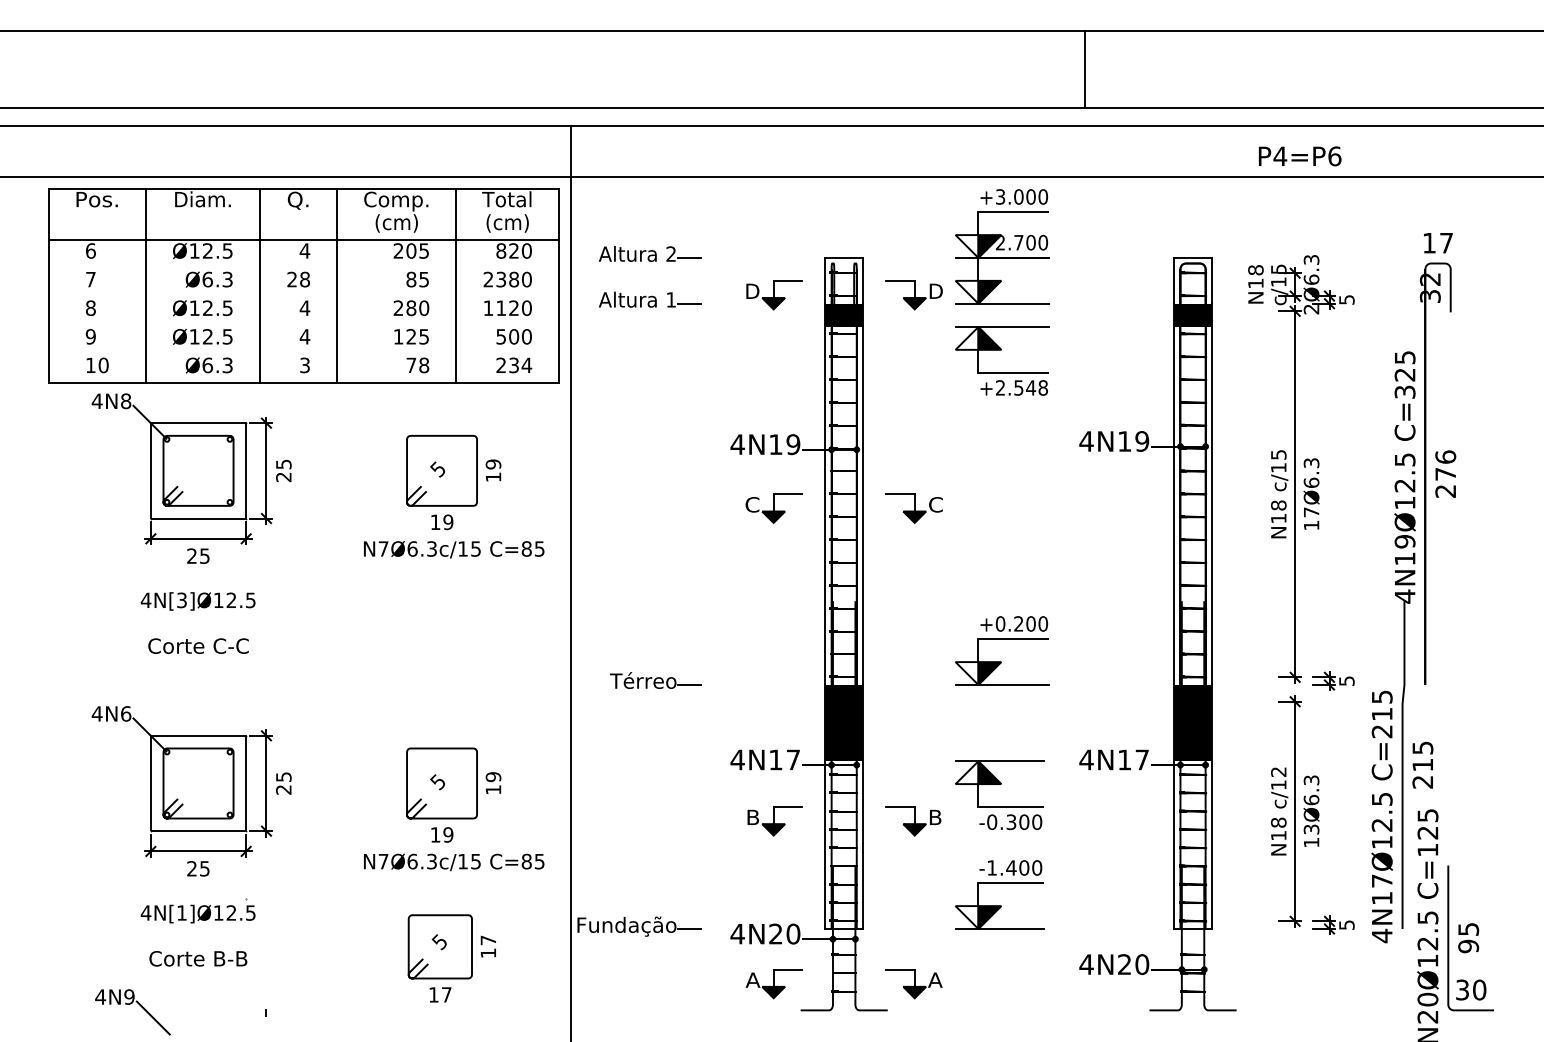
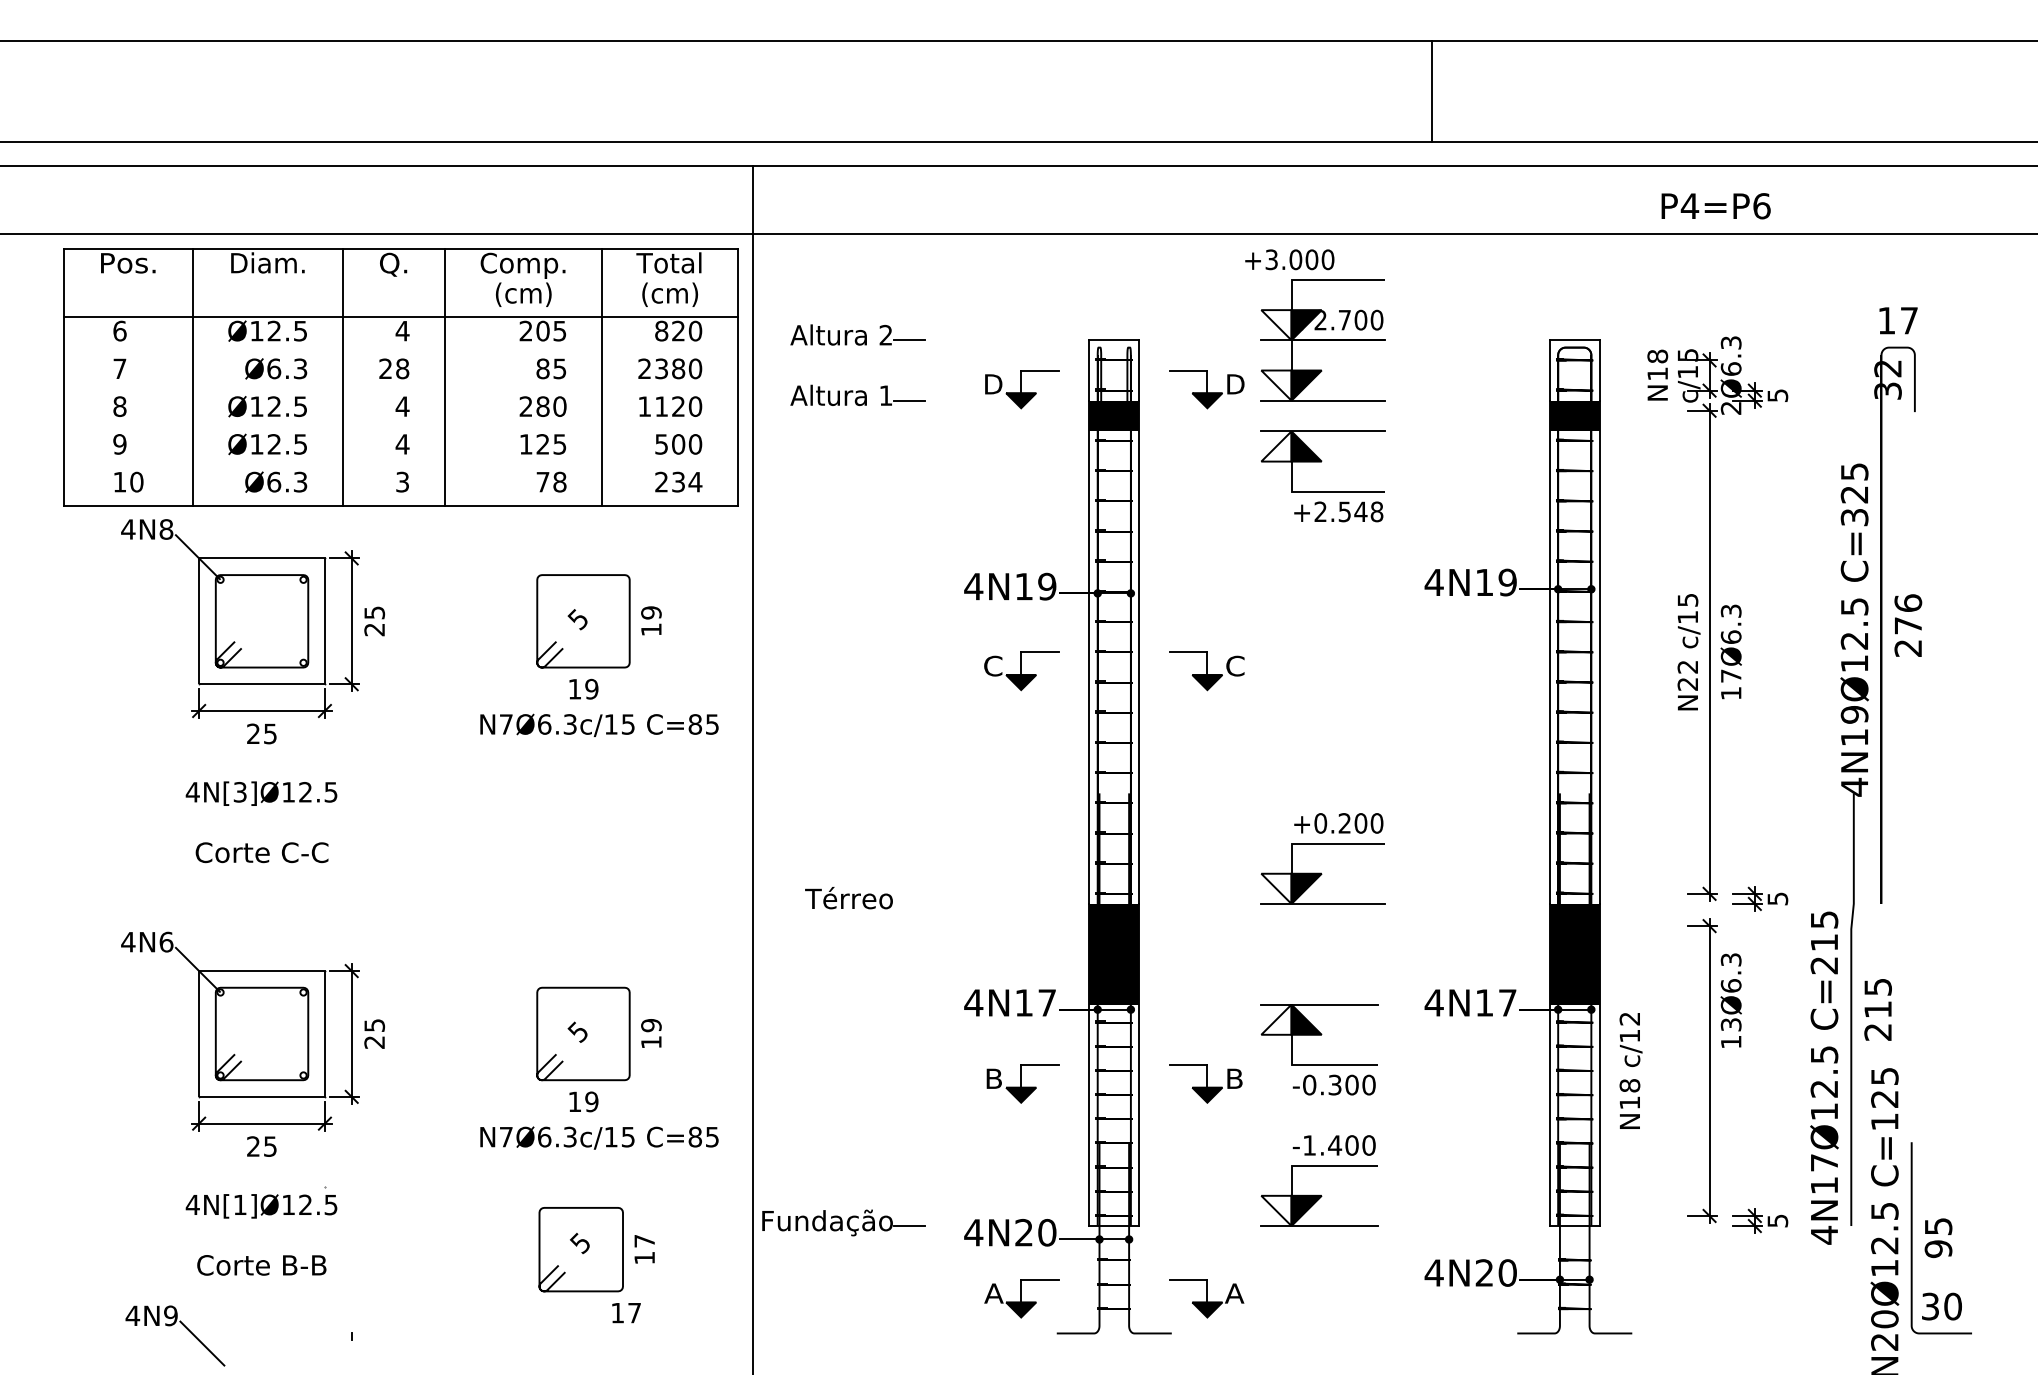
text: (1014, 196) -> (1289, 259), moved
text: (1278, 511) -> (1687, 675), N18 -> N22
line: (689, 684) -> (909, 903), removed
text: (1279, 811) -> (1630, 1070), moved
text: (1311, 811) -> (1730, 1000), moved
text: (440, 995) -> (626, 1313), moved

